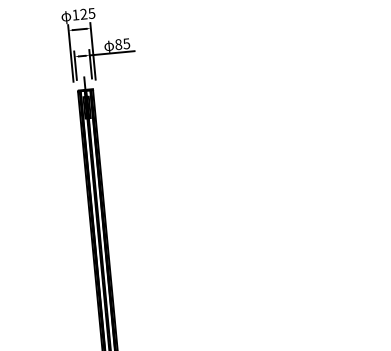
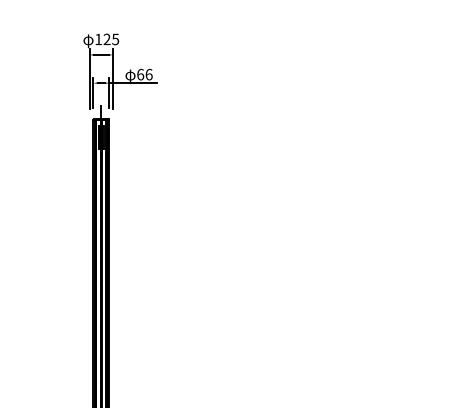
text: (122, 44) -> (144, 74), 85 -> 66

